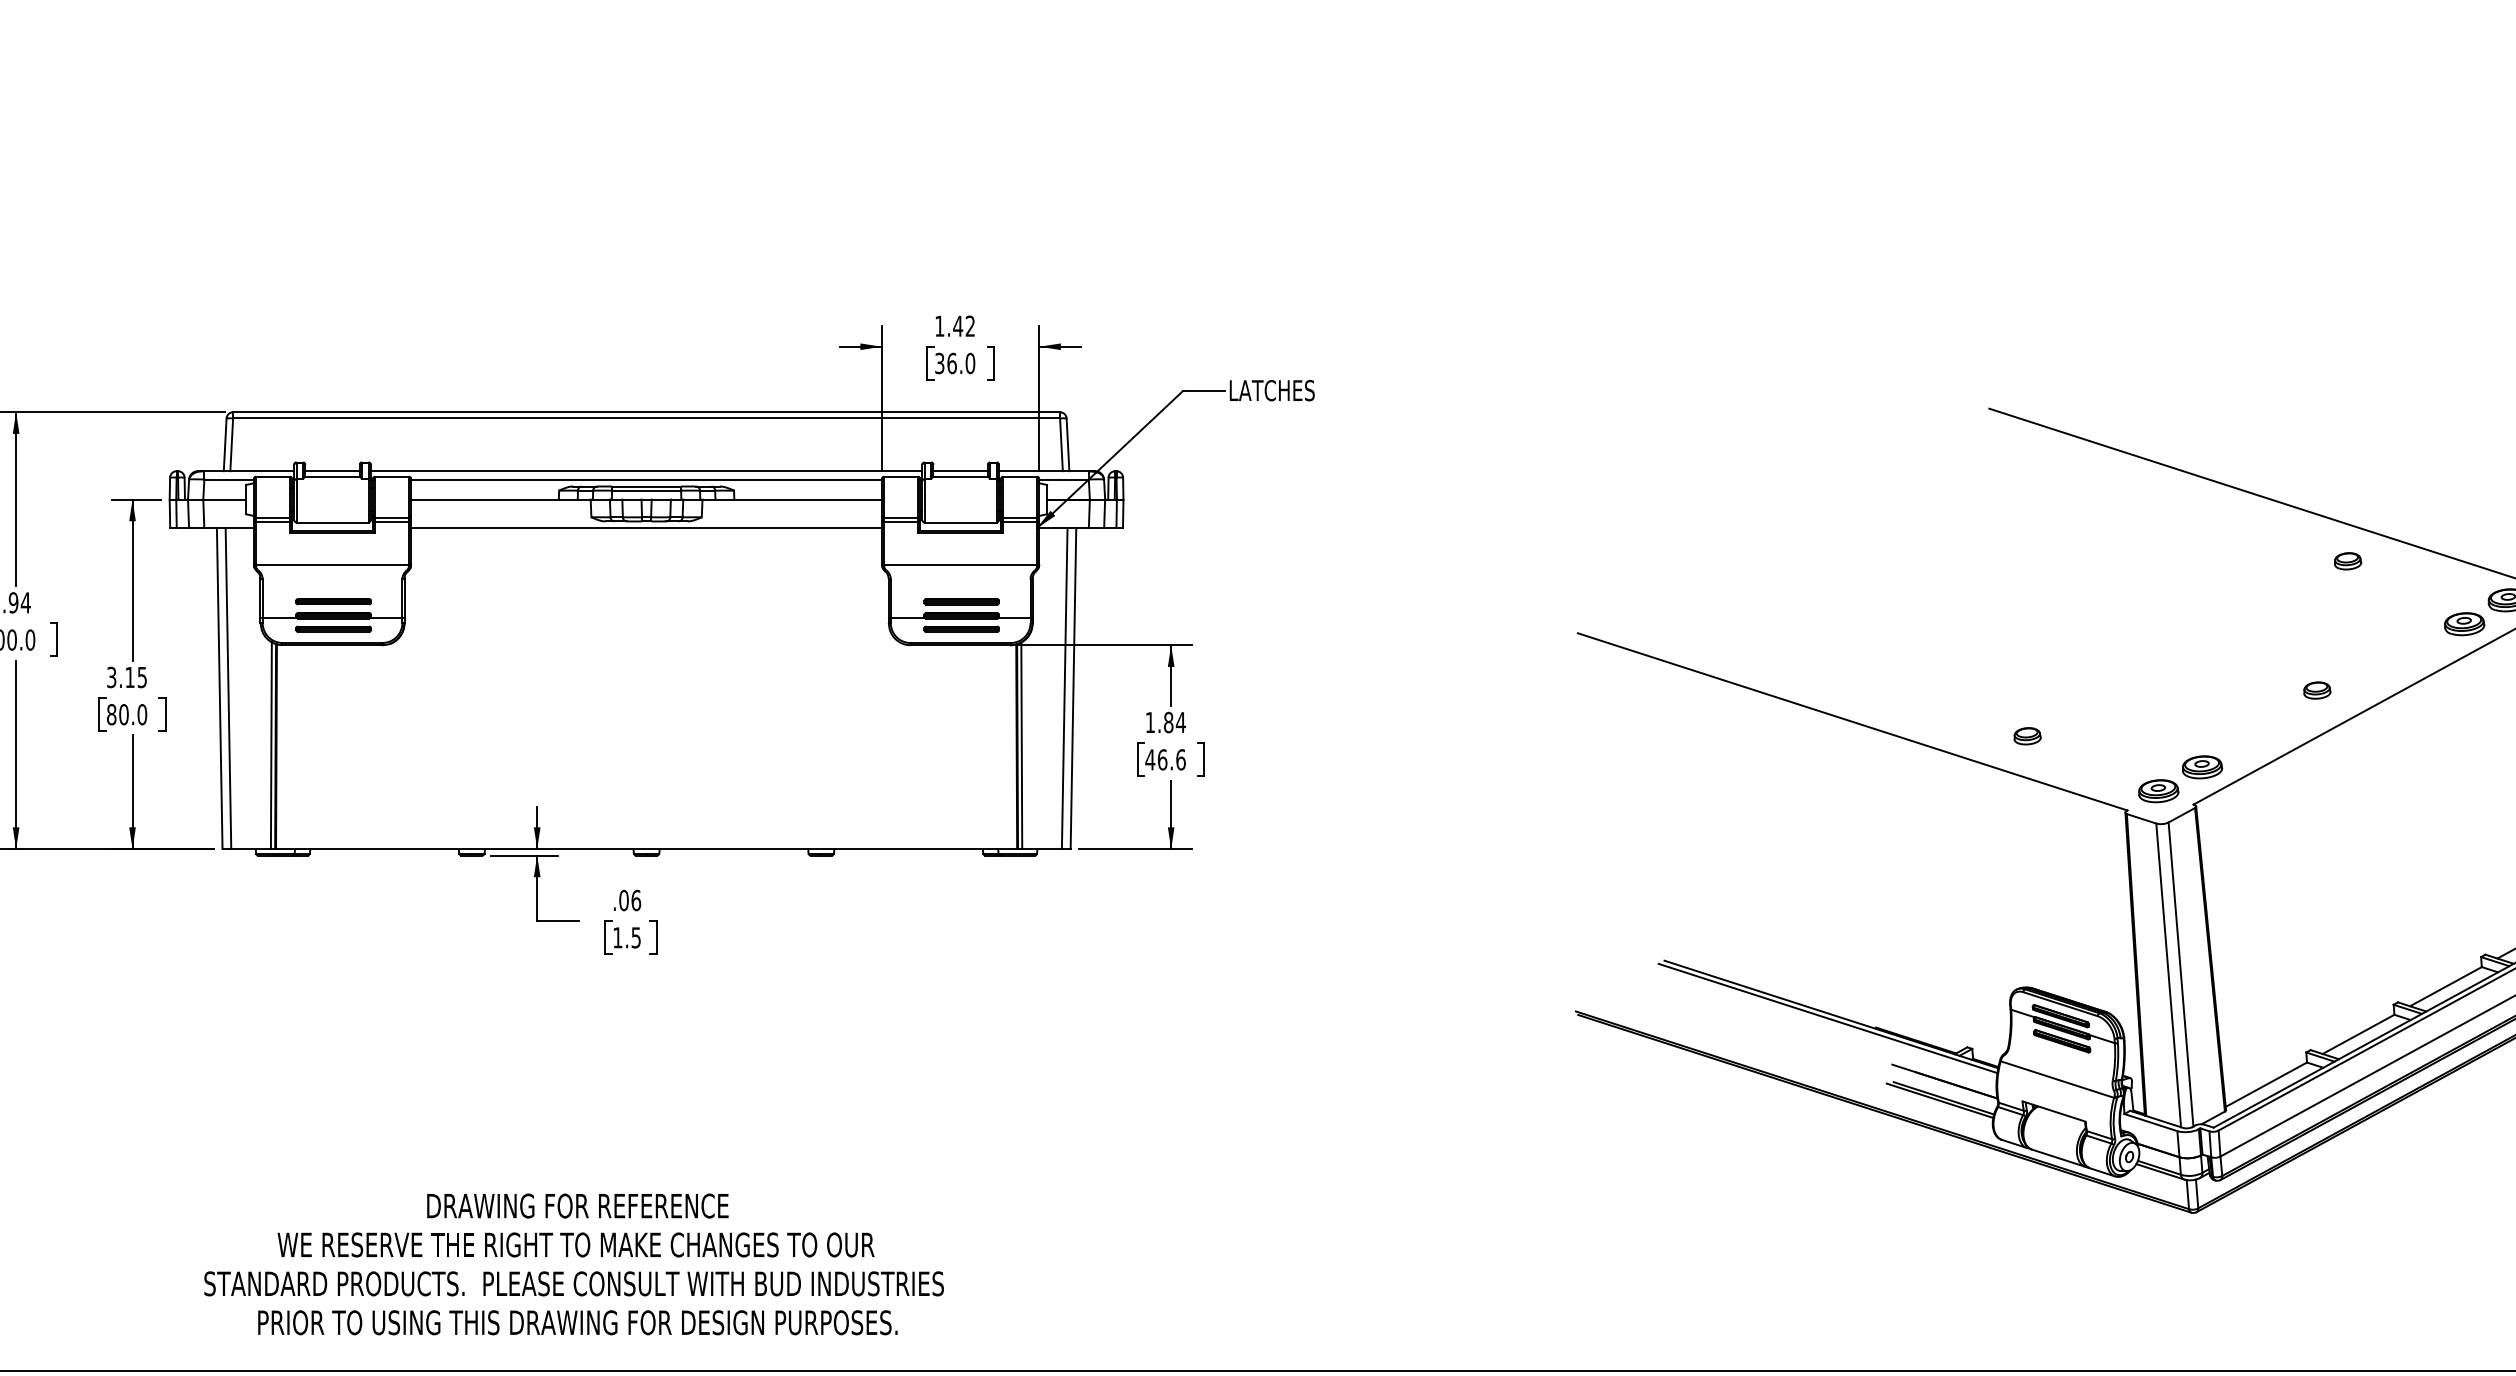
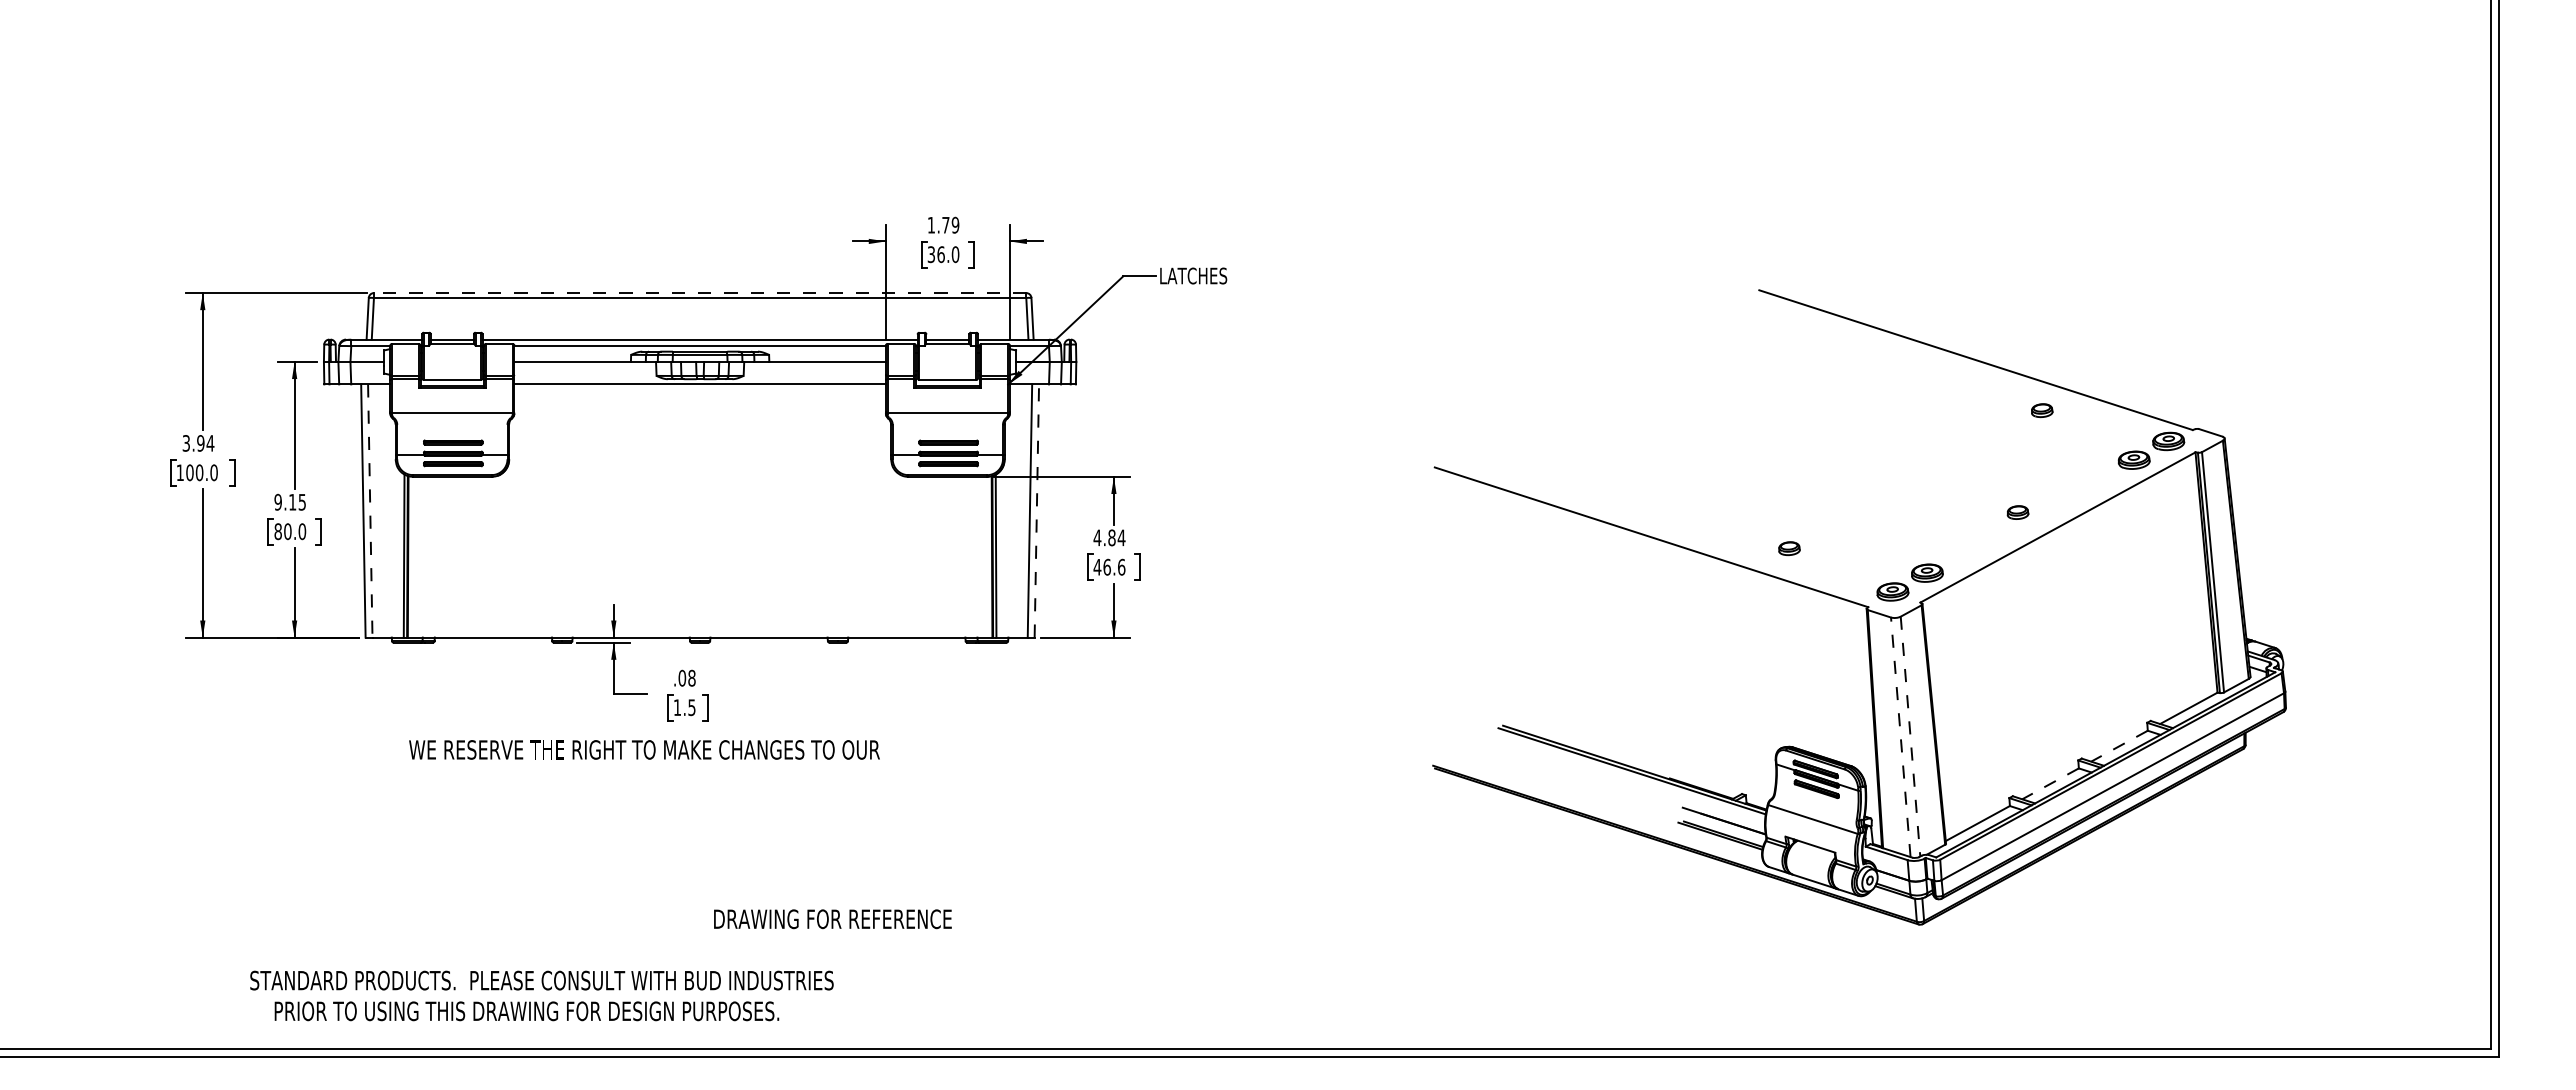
text: (963, 326) -> (950, 225), 1.42 -> 1.79
line: (645, 412) -> (699, 293), solid -> dashed
text: (110, 677) -> (277, 502), 3.15 -> 9.15
line: (228, 687) -> (370, 510), solid -> dashed
line: (1073, 687) -> (1036, 510), solid -> dashed
text: (1150, 722) -> (1097, 537), 1.84 -> 4.84
text: (635, 899) -> (691, 677), .06 -> .08
line: (2168, 974) -> (1900, 736), solid -> dashed
line: (2180, 975) -> (1910, 737), solid -> dashed
line: (2445, 987) -> (2119, 746), solid -> dashed
line: (2358, 1035) -> (2050, 784), solid -> dashed
text: (577, 1206) -> (832, 919), moved
text: (576, 1244) -> (644, 749), moved
text: (573, 1283) -> (541, 980), moved
text: (577, 1322) -> (526, 1011), moved

